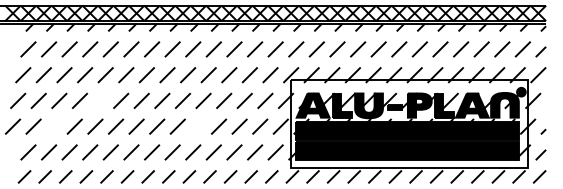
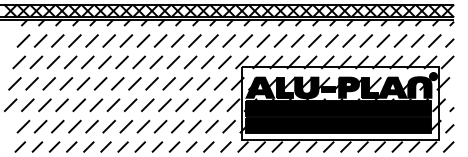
line: (100, 100) -> (83, 83), added
line: (54, 126) -> (45, 105), added
line: (198, 126) -> (164, 105), added

